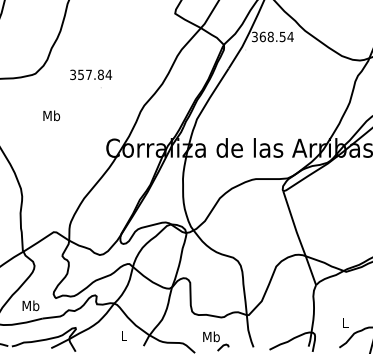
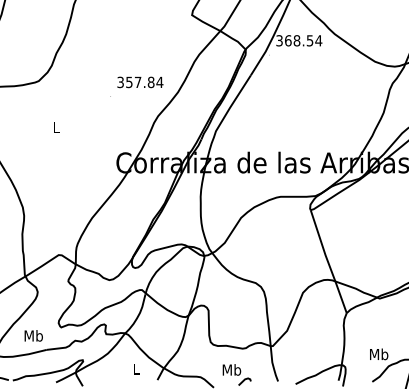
text: (90, 74) -> (139, 81), moved
text: (51, 115) -> (56, 126), Mb -> L
text: (345, 322) -> (379, 354), L -> Mb

